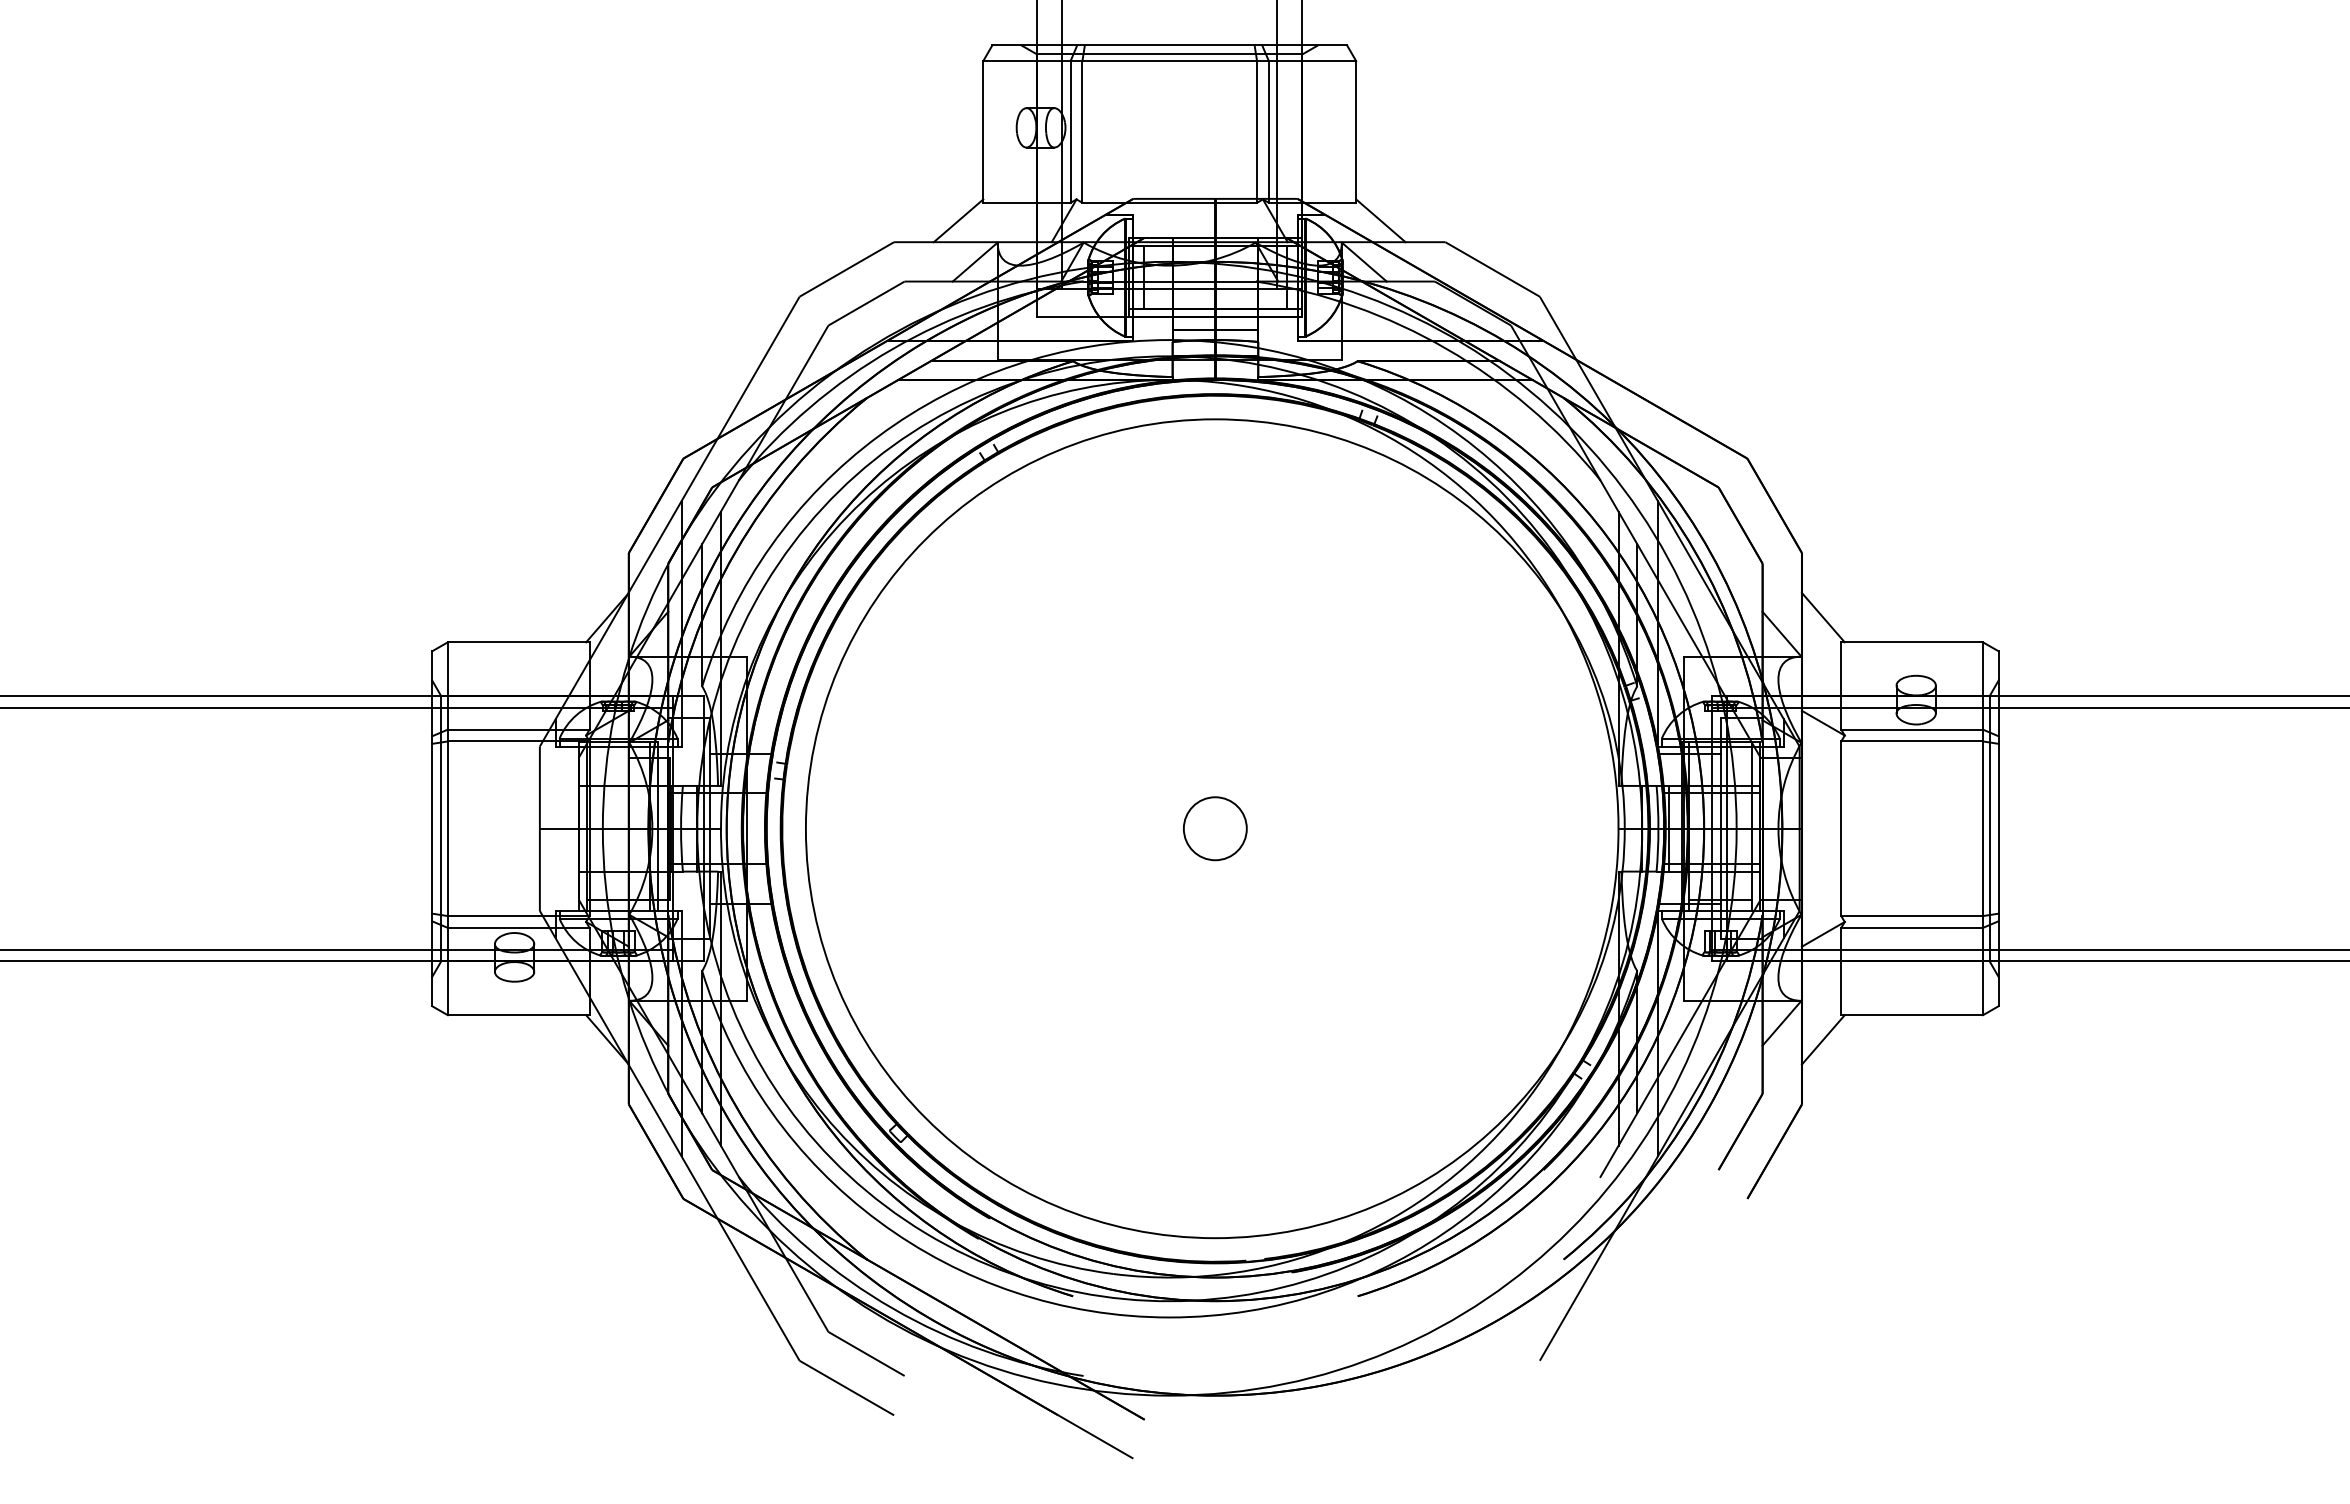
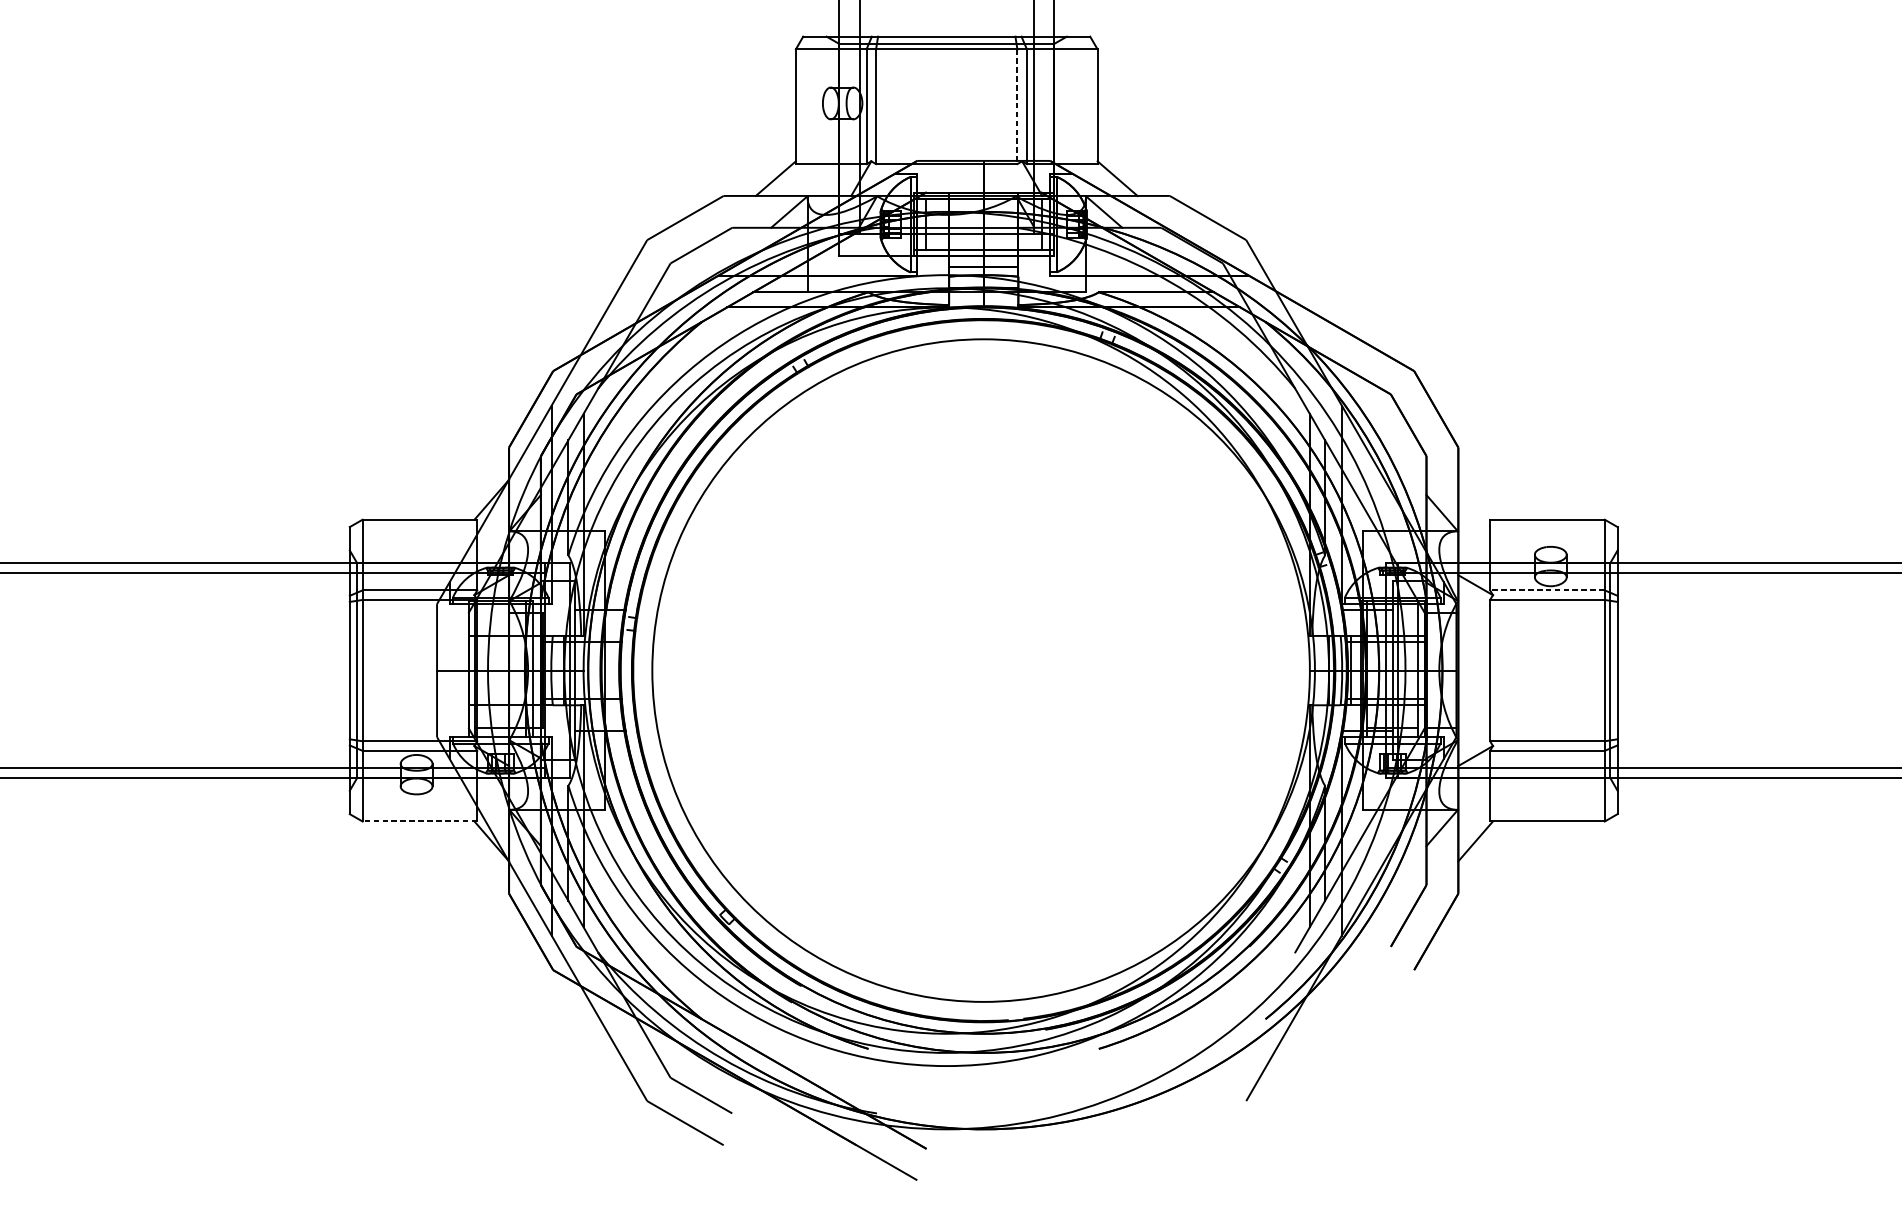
line: (1257, 131) -> (1017, 106), solid -> dashed
line: (1822, 617) -> (1474, 499), removed
line: (1912, 729) -> (1547, 590), solid -> dashed
circle: (1215, 828) -> (983, 670), removed
line: (518, 1015) -> (419, 821), solid -> dashed

